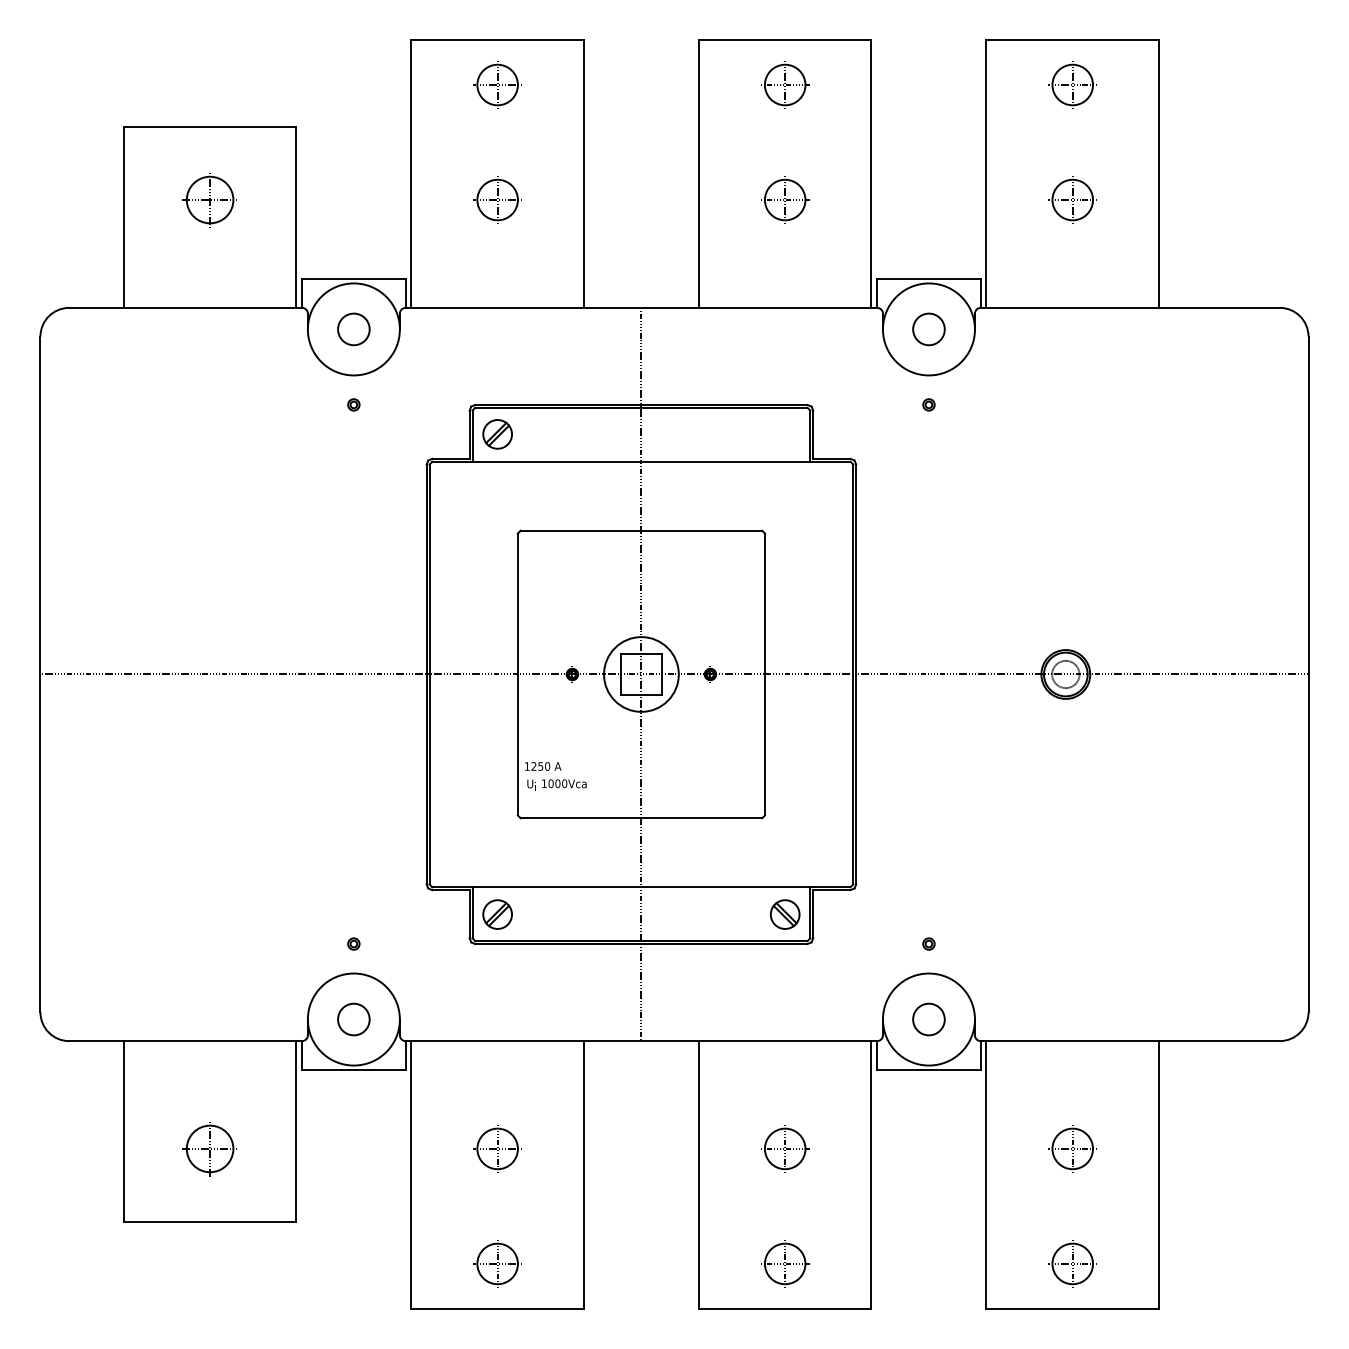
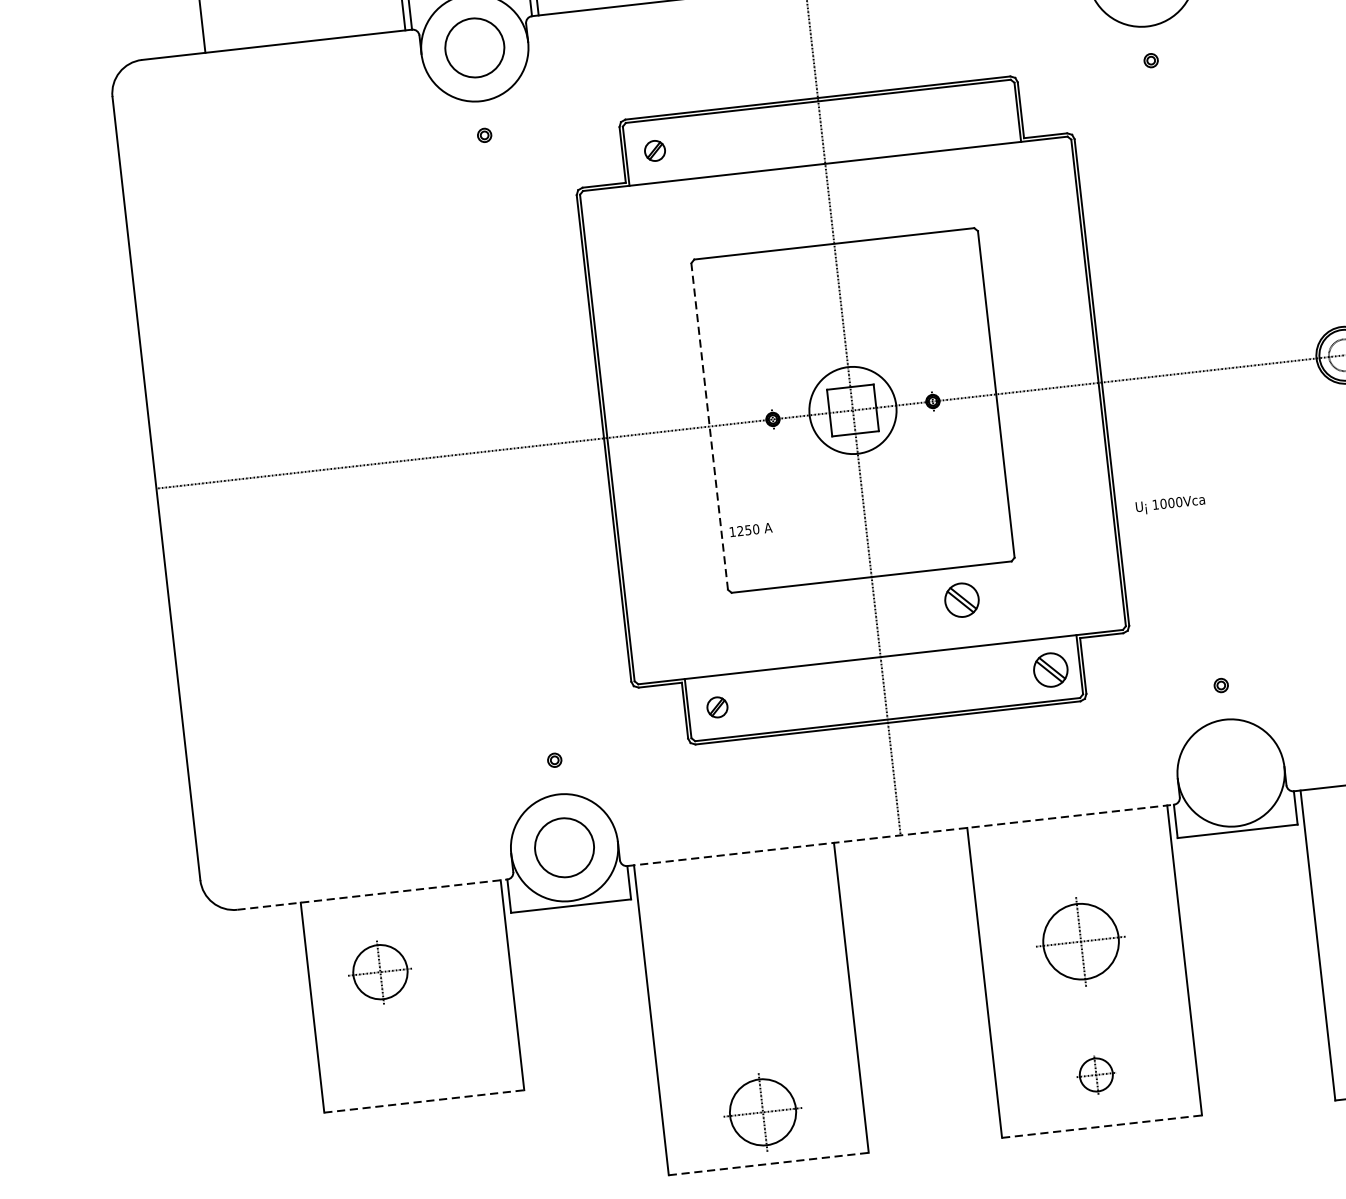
circle: (353, 329) -> (474, 48), size x1.6
part: (497, 434) -> (654, 151), size x0.6
line: (517, 674) -> (709, 426), solid -> dashed
text: (556, 784) -> (1169, 504), moved
part: (715, 846) -> (961, 600), added
part: (497, 914) -> (717, 707), size x0.6
circle: (353, 1019) -> (564, 847), size x1.6
circle: (928, 1019) -> (1230, 773), removed
line: (186, 1041) -> (373, 894), solid -> dashed
line: (641, 1041) -> (900, 835), solid -> dashed
part: (497, 1148) -> (747, 978), removed
part: (785, 1148) -> (1081, 941), size x1.6
part: (209, 1149) -> (379, 972), moved
line: (210, 1222) -> (424, 1101), solid -> dashed
part: (497, 1263) -> (762, 1111), size x1.4
part: (785, 1263) -> (1096, 1074), size x0.7
line: (498, 1308) -> (769, 1163), solid -> dashed
line: (785, 1308) -> (1102, 1126), solid -> dashed

